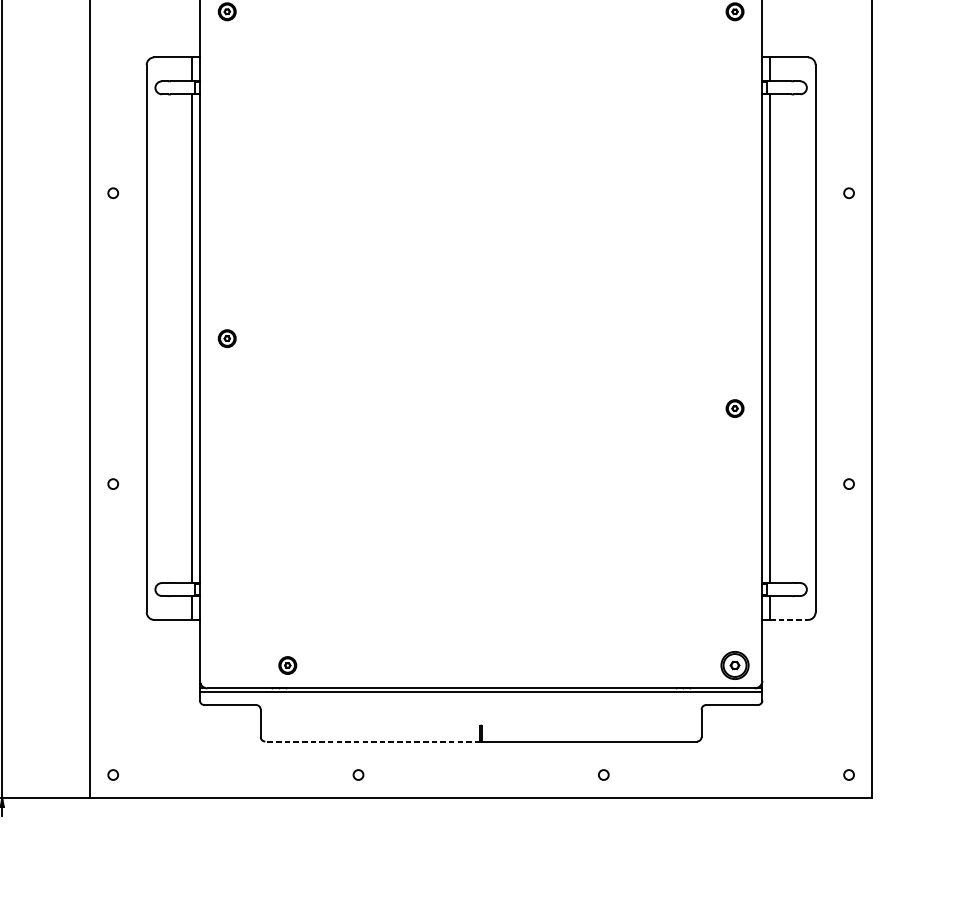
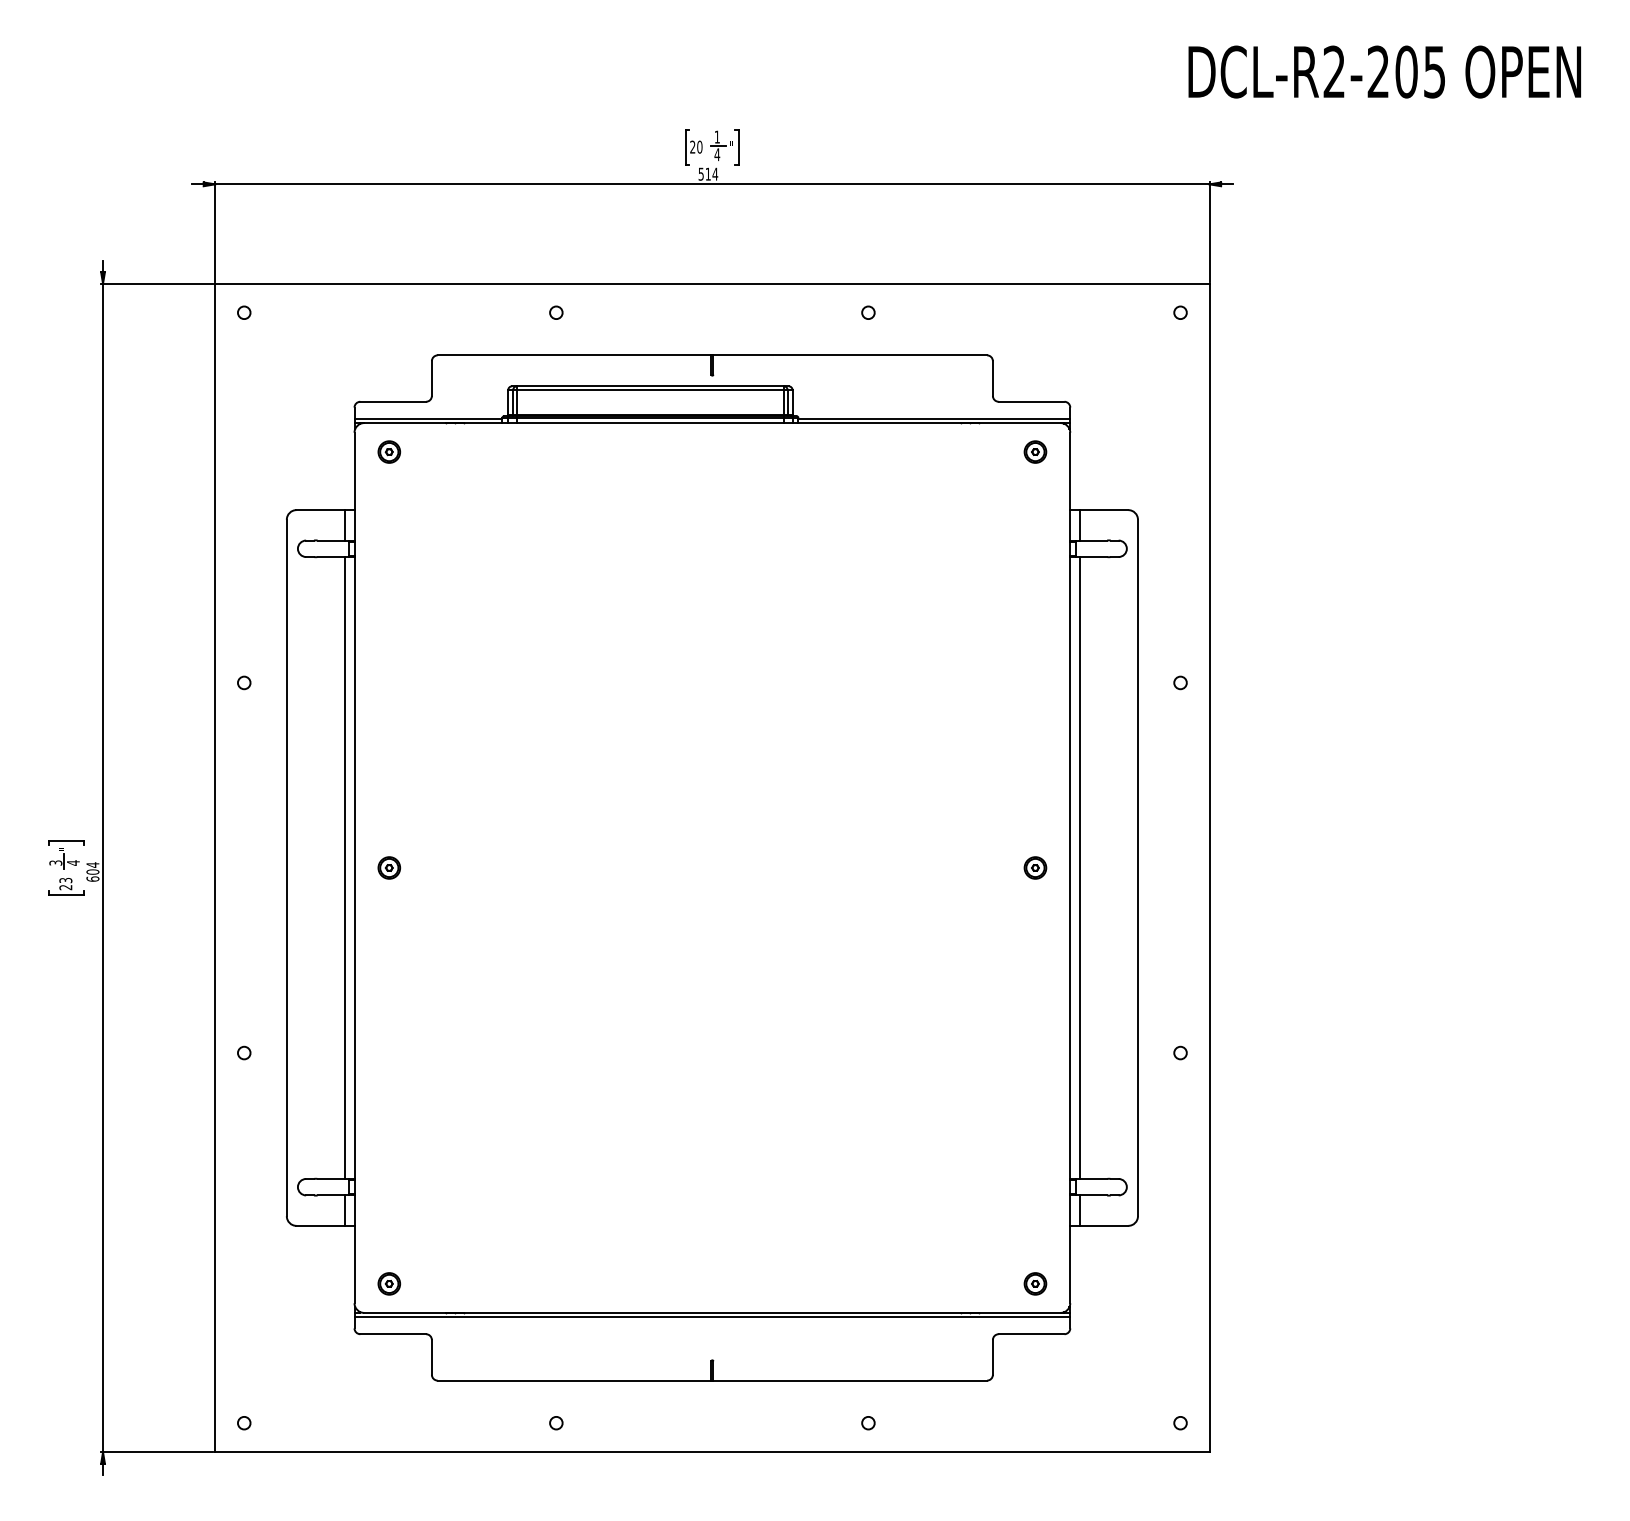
part: (735, 408) -> (1035, 867), moved
line: (789, 619) -> (1104, 1225), dashed -> solid
part: (287, 665) -> (389, 1283), moved
part: (735, 665) -> (1035, 1283), size x0.62
line: (372, 741) -> (574, 1380), dashed -> solid

